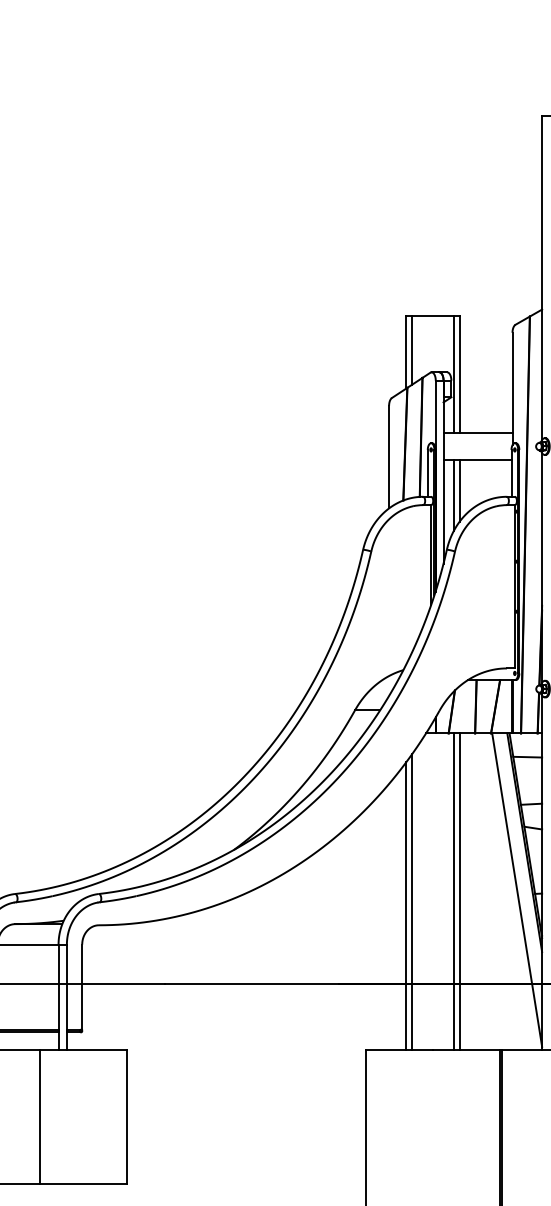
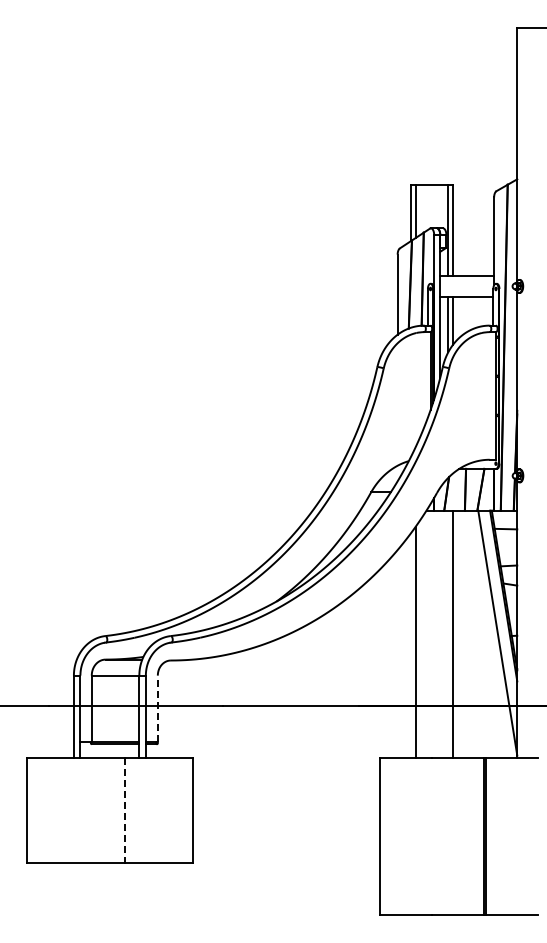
line: (454, 892) -> (448, 634), removed
line: (406, 906) -> (411, 645), removed
line: (81, 986) -> (157, 708), solid -> dashed
line: (39, 1117) -> (124, 810), solid -> dashed

